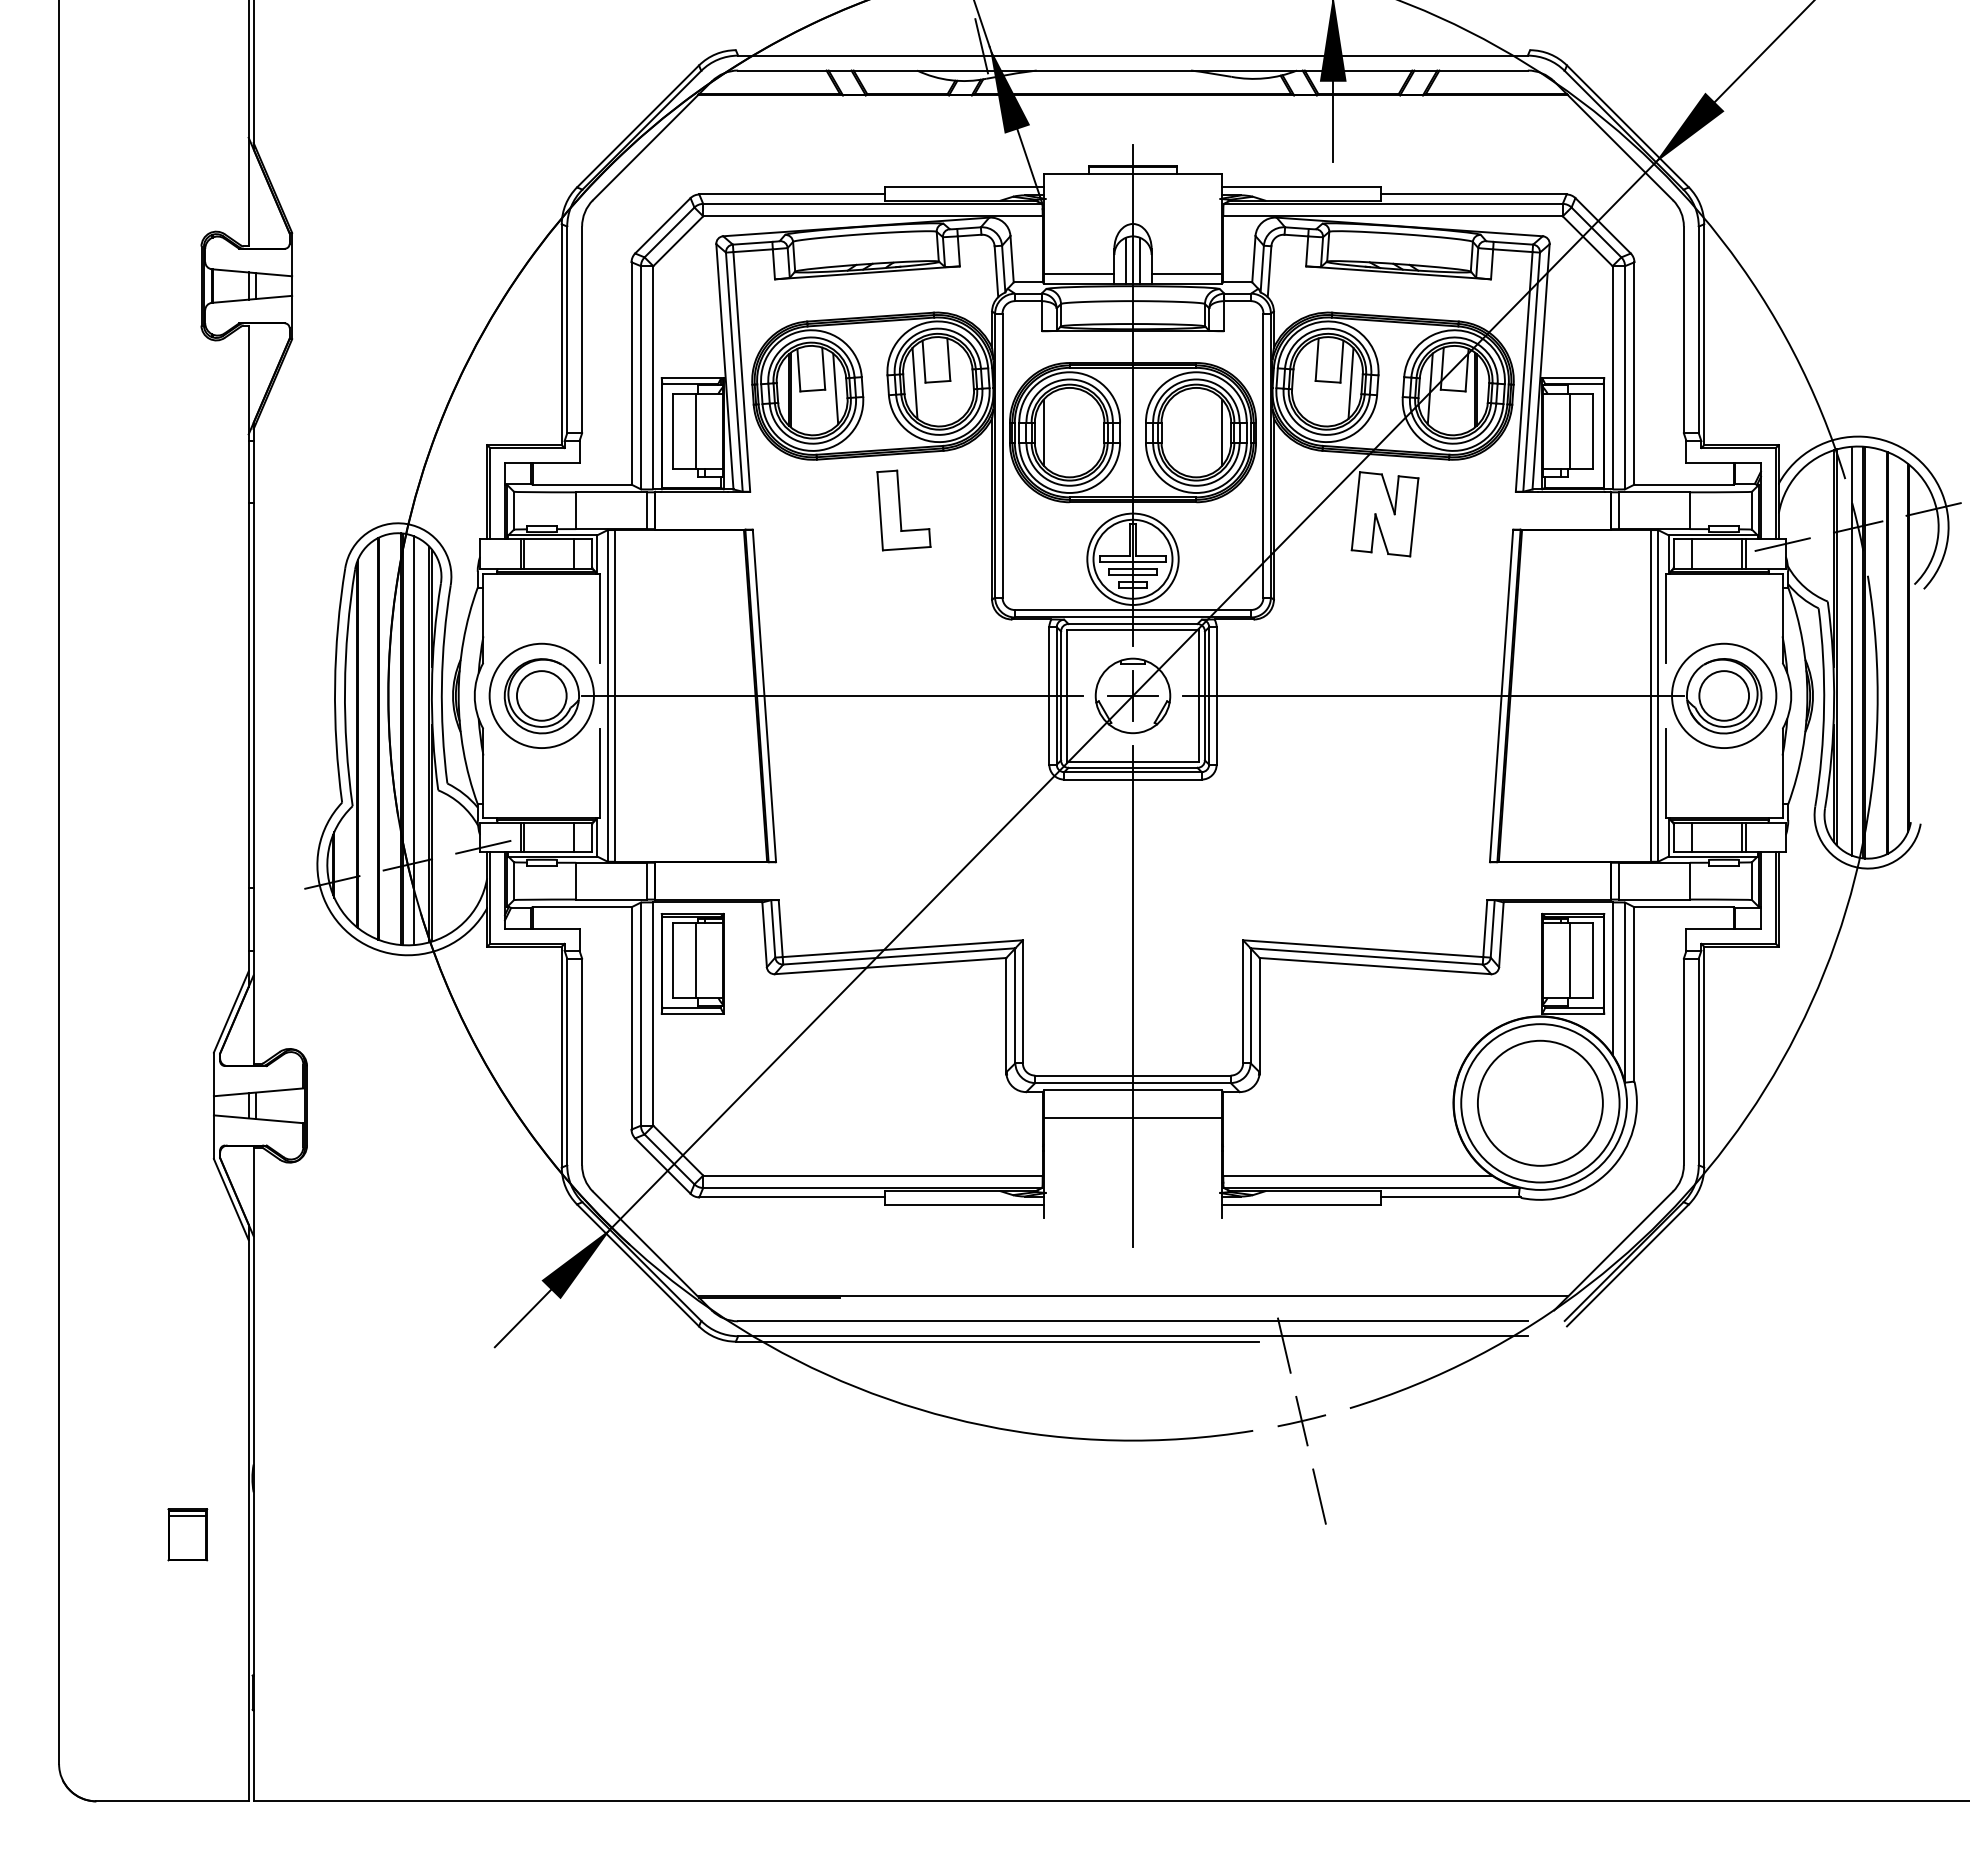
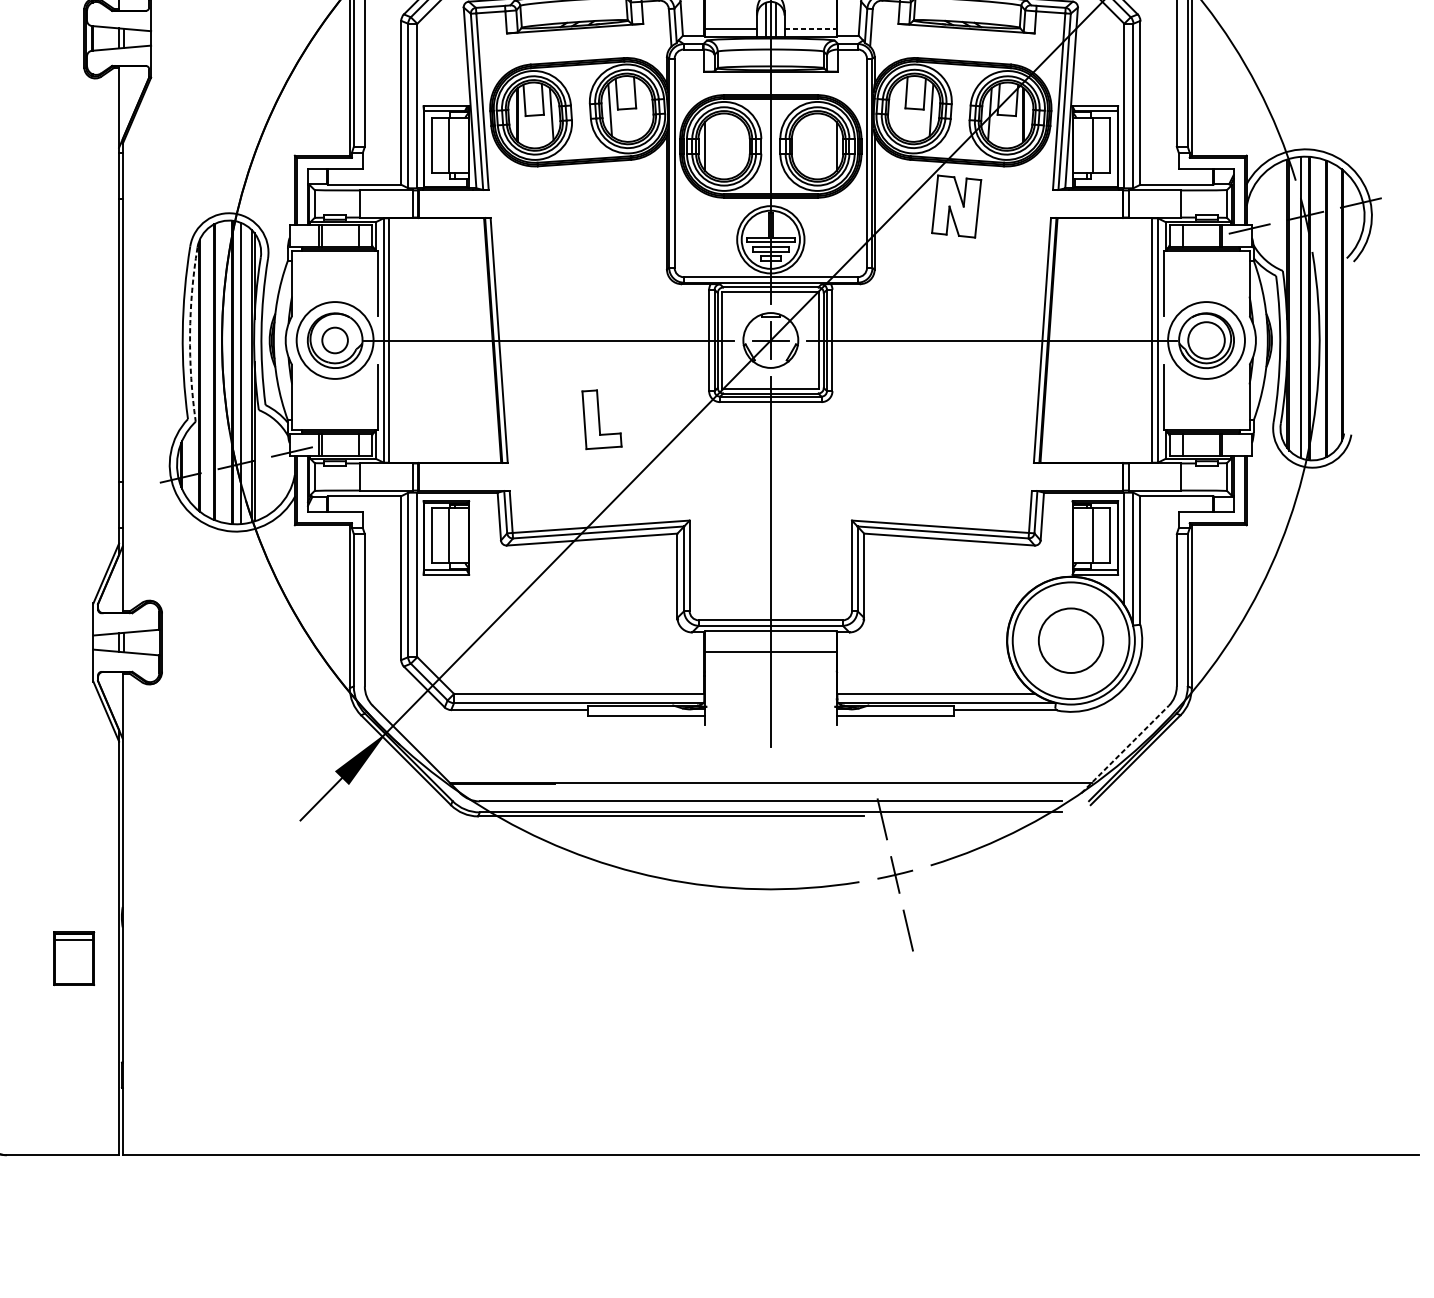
line: (1187, 273) -> (810, 29), solid -> dashed
part: (903, 510) -> (601, 419), moved
arc: (344, 687) -> (189, 334), solid -> dashed
circle: (541, 695) -> (334, 340), size x0.7
circle: (1539, 1102) -> (1070, 640), size x0.7
line: (1613, 1251) -> (1124, 749), solid -> dashed
part: (187, 1534) -> (73, 958), size x1.4

